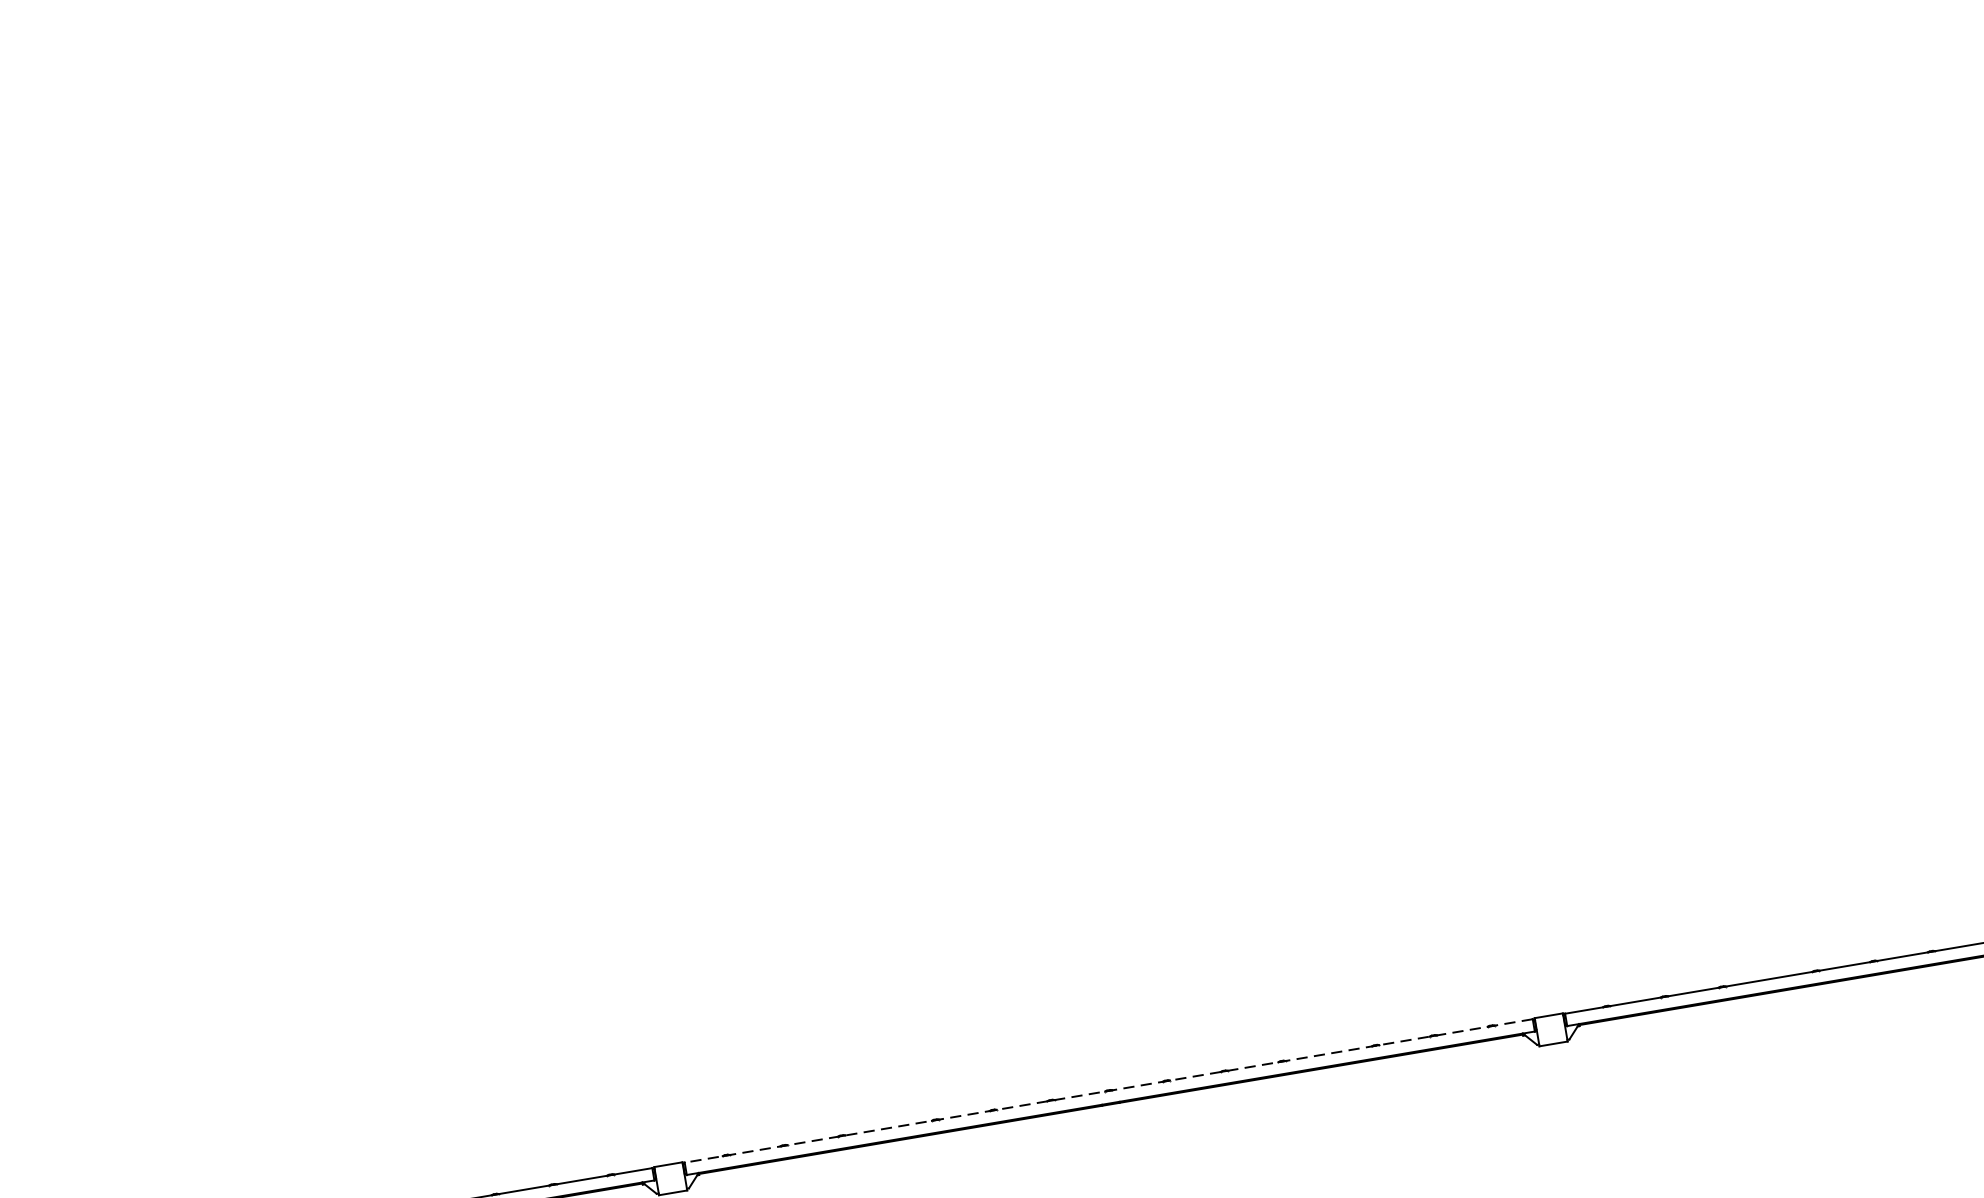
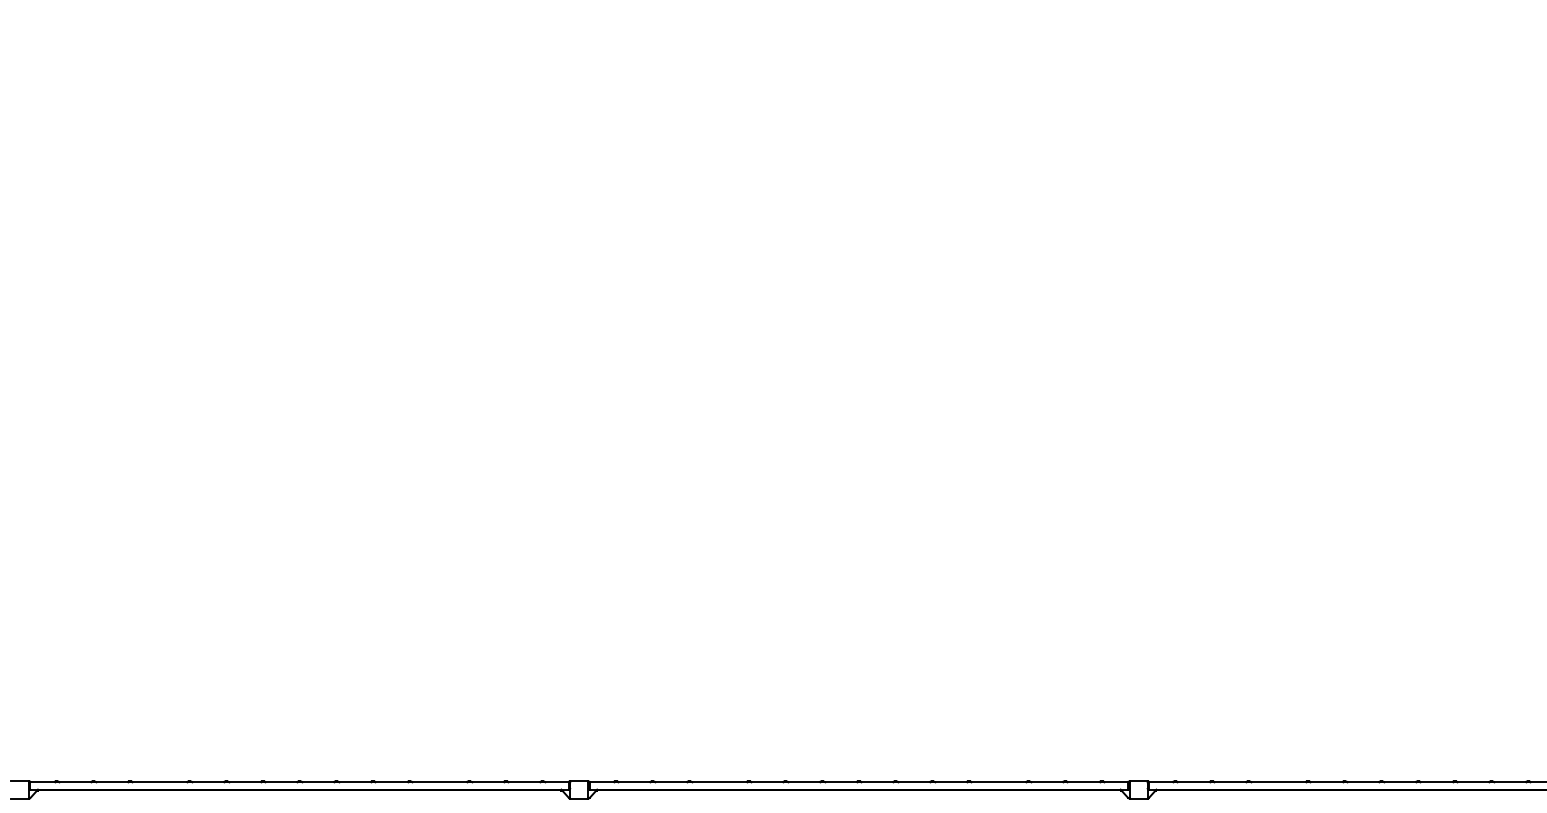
line: (1107, 1090) -> (858, 781), dashed -> solid

